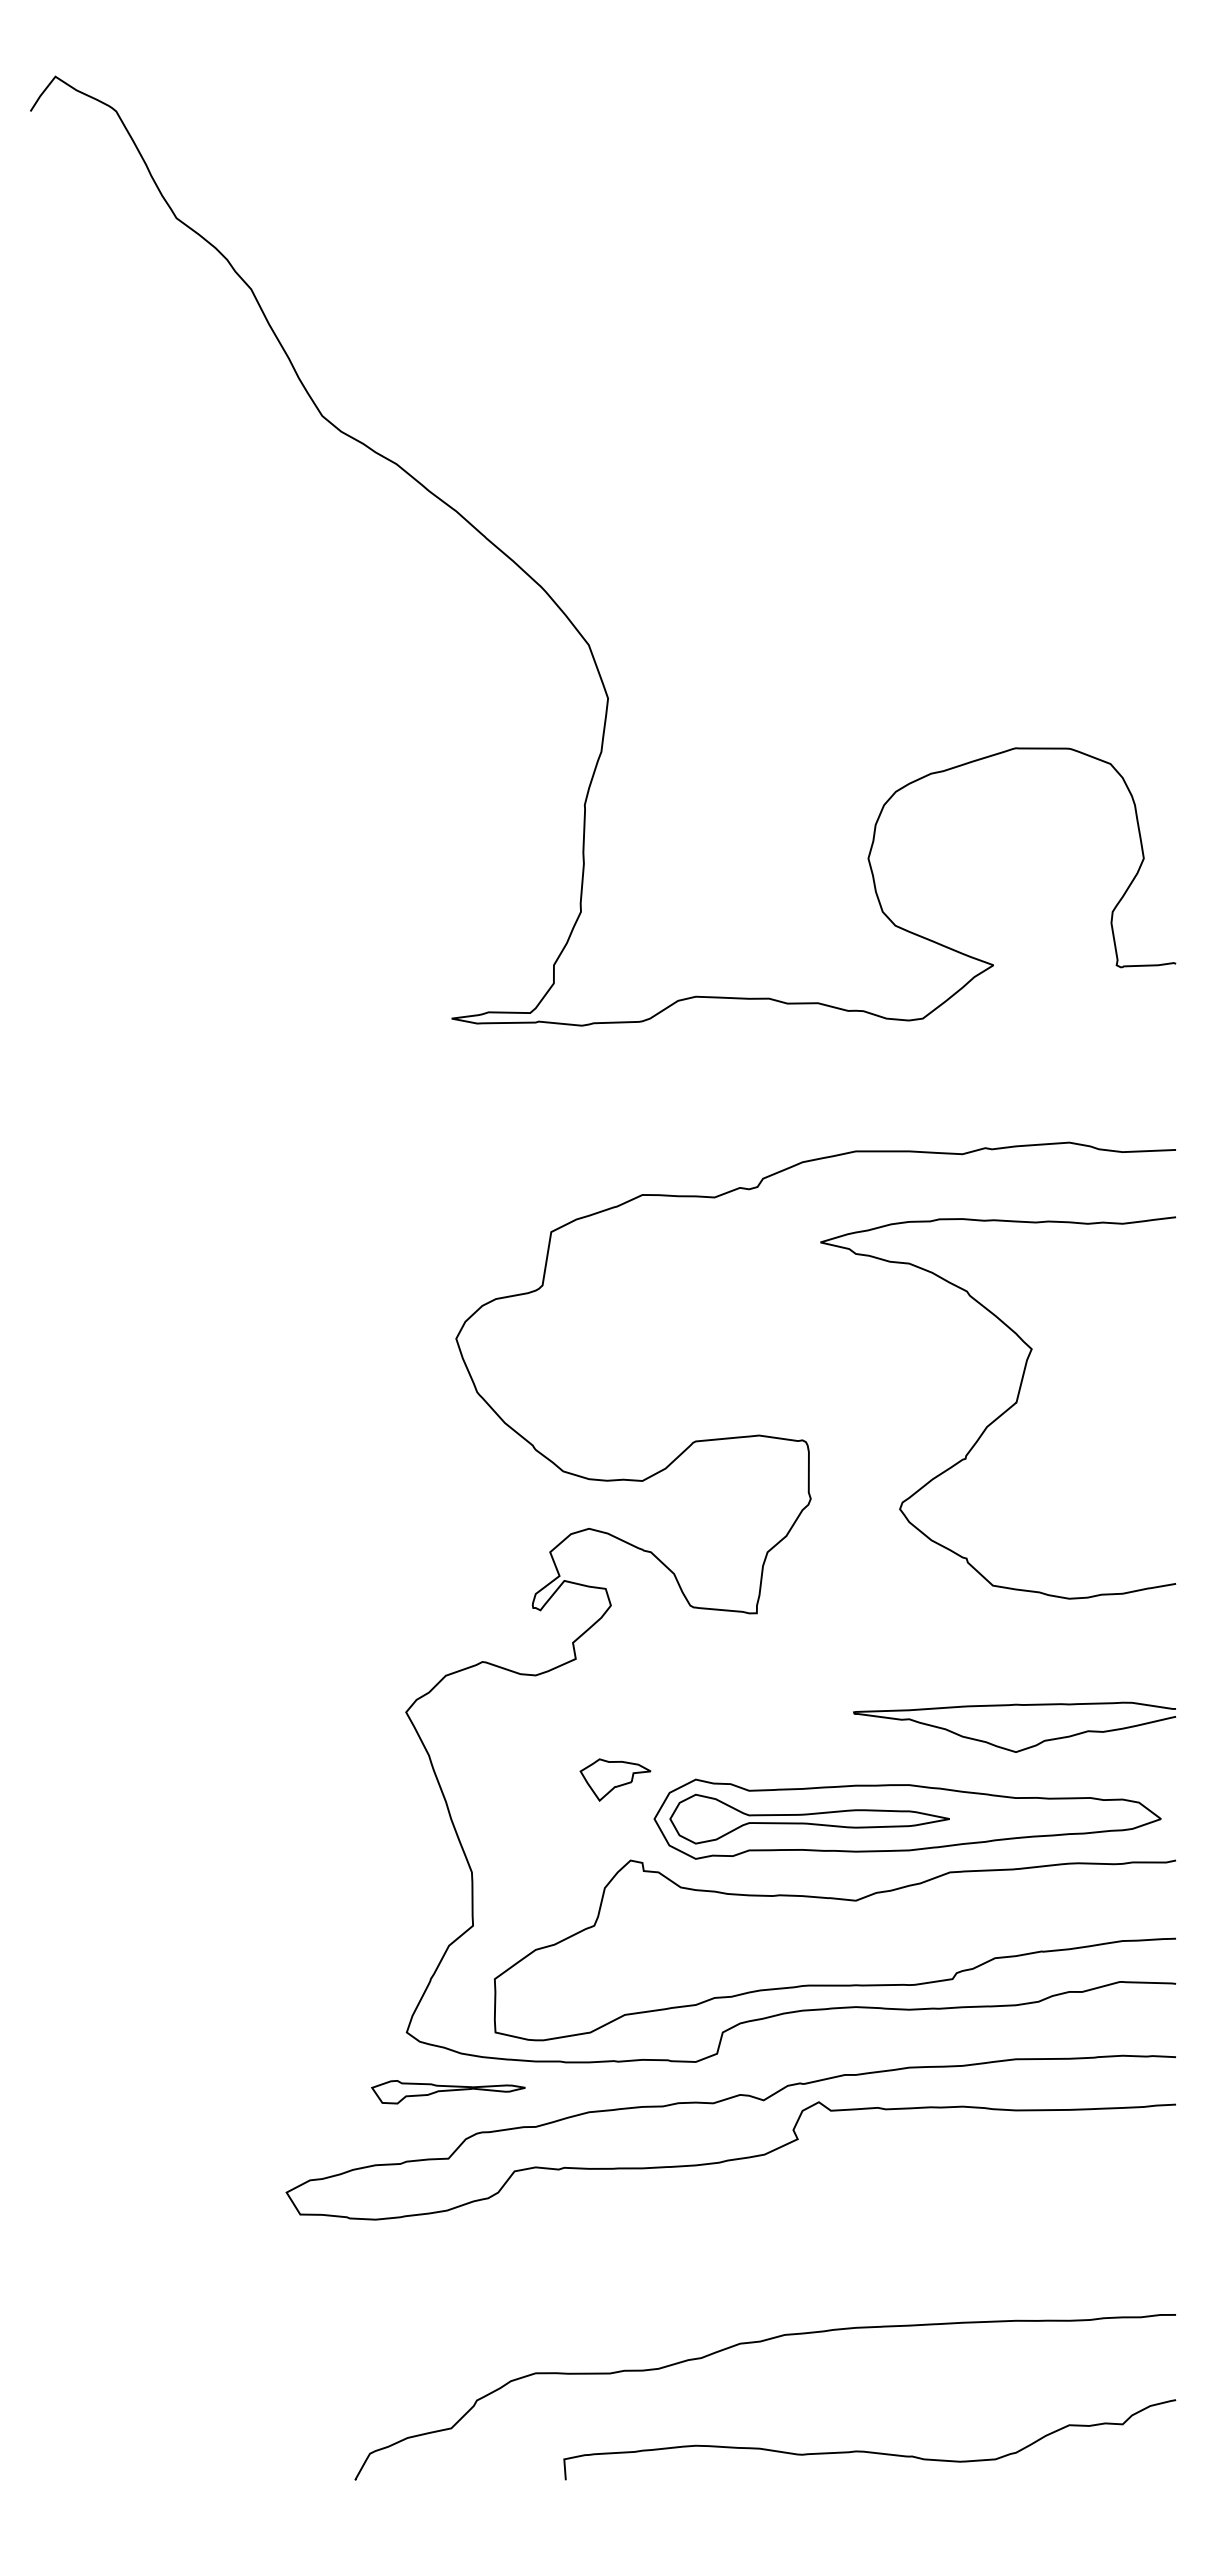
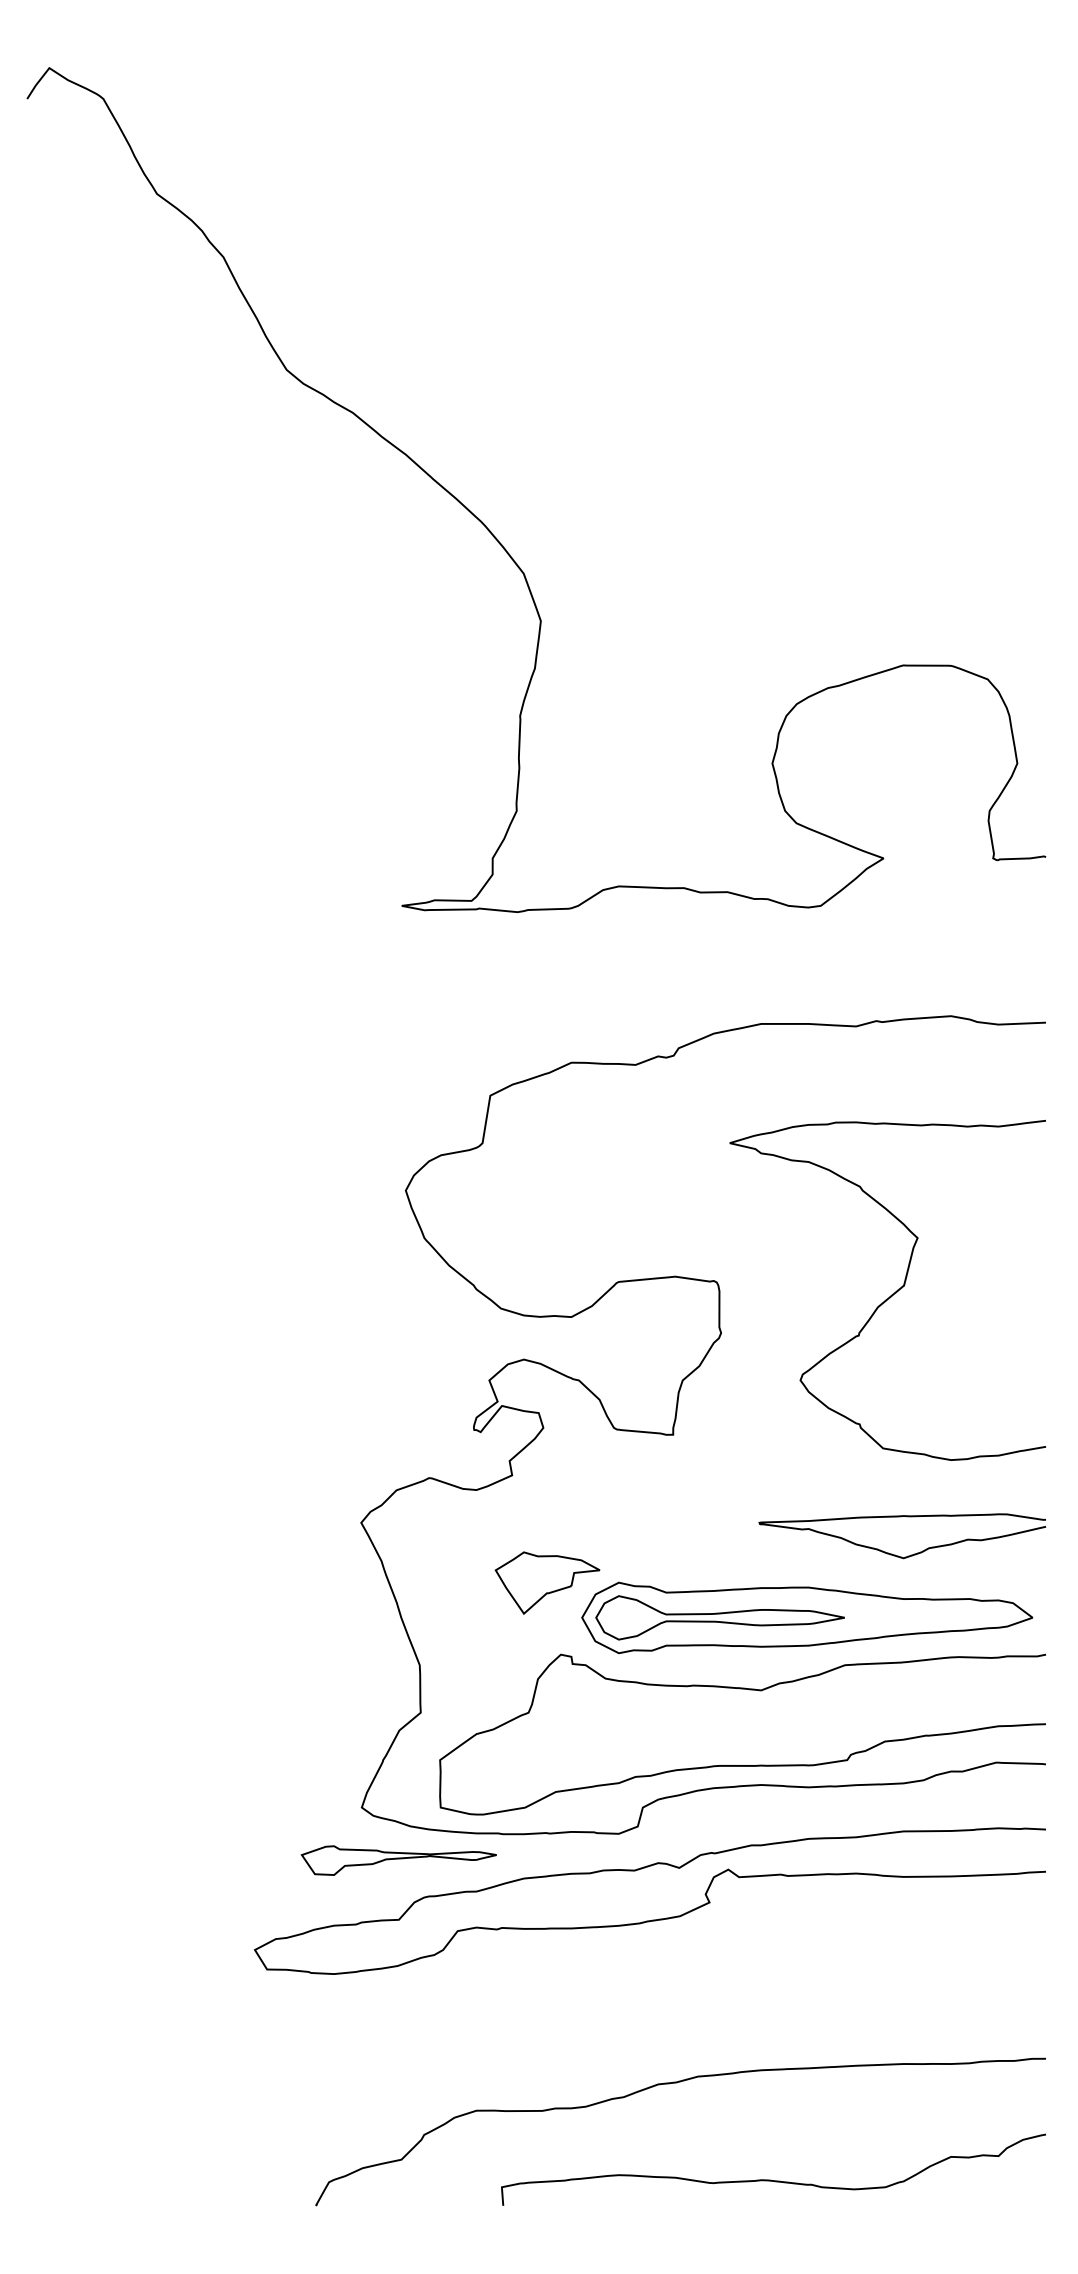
curve: (1002, 1412) -> (891, 1294), moved
part: (615, 1779) -> (547, 1582), size x1.67
part: (448, 2092) -> (398, 1860), size x1.43

